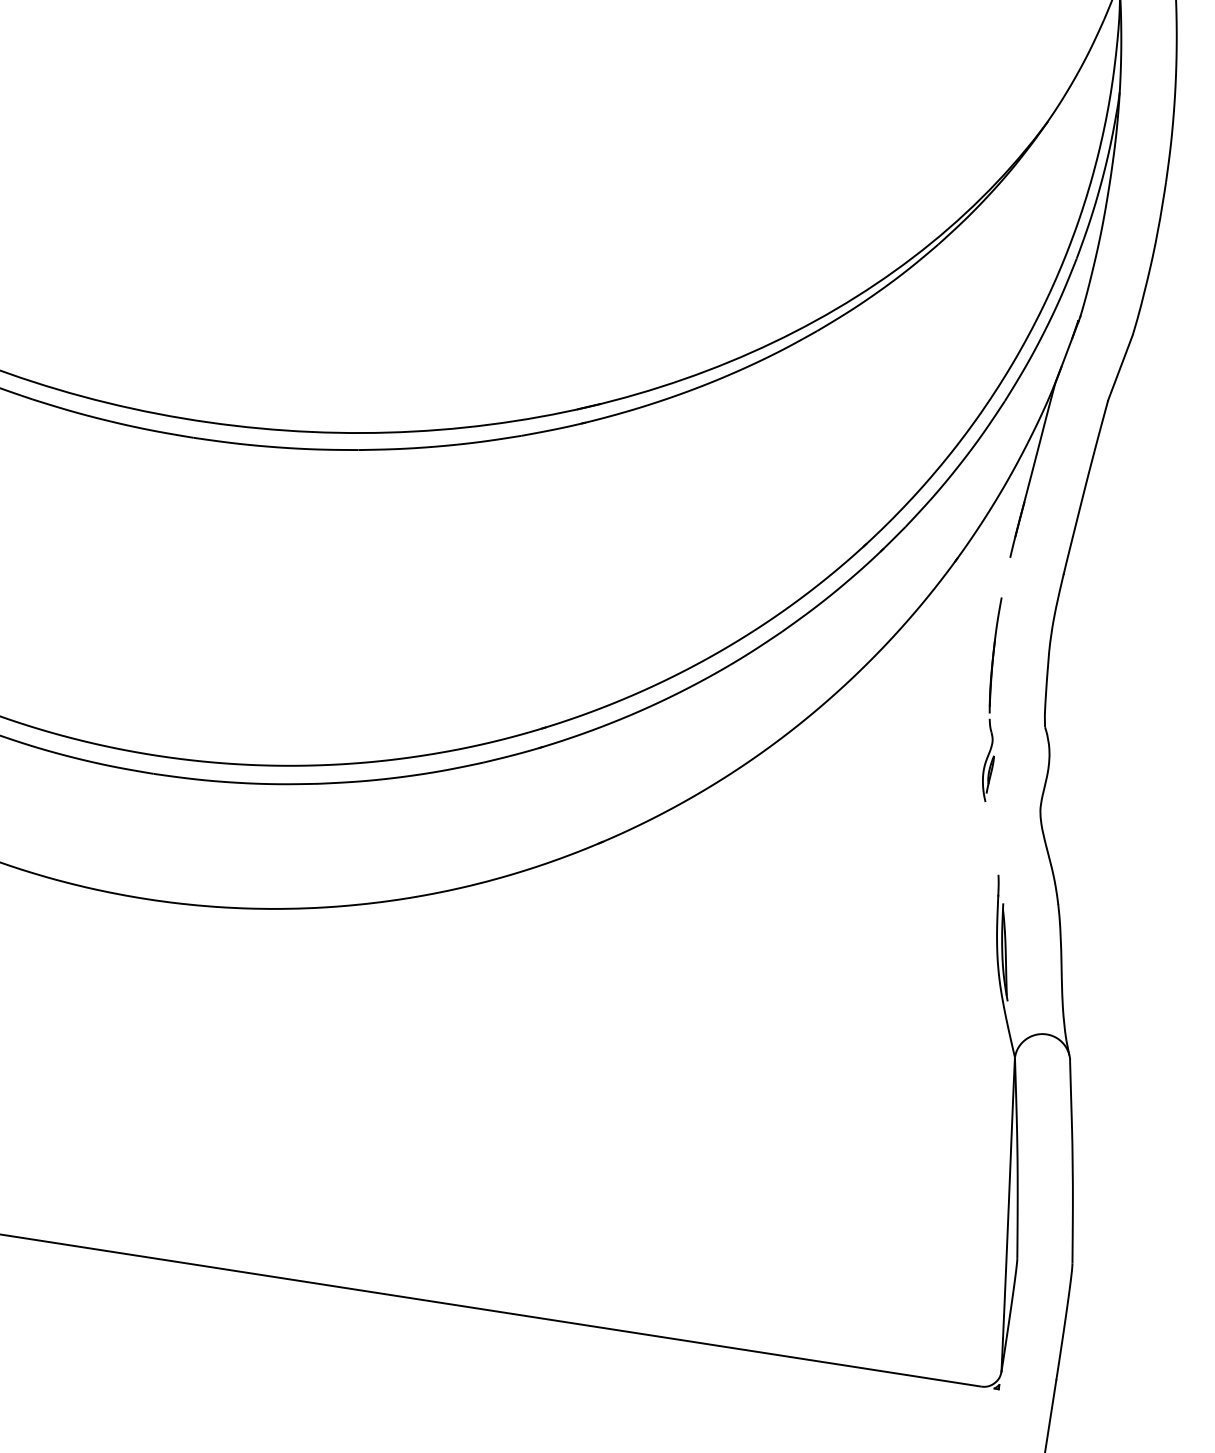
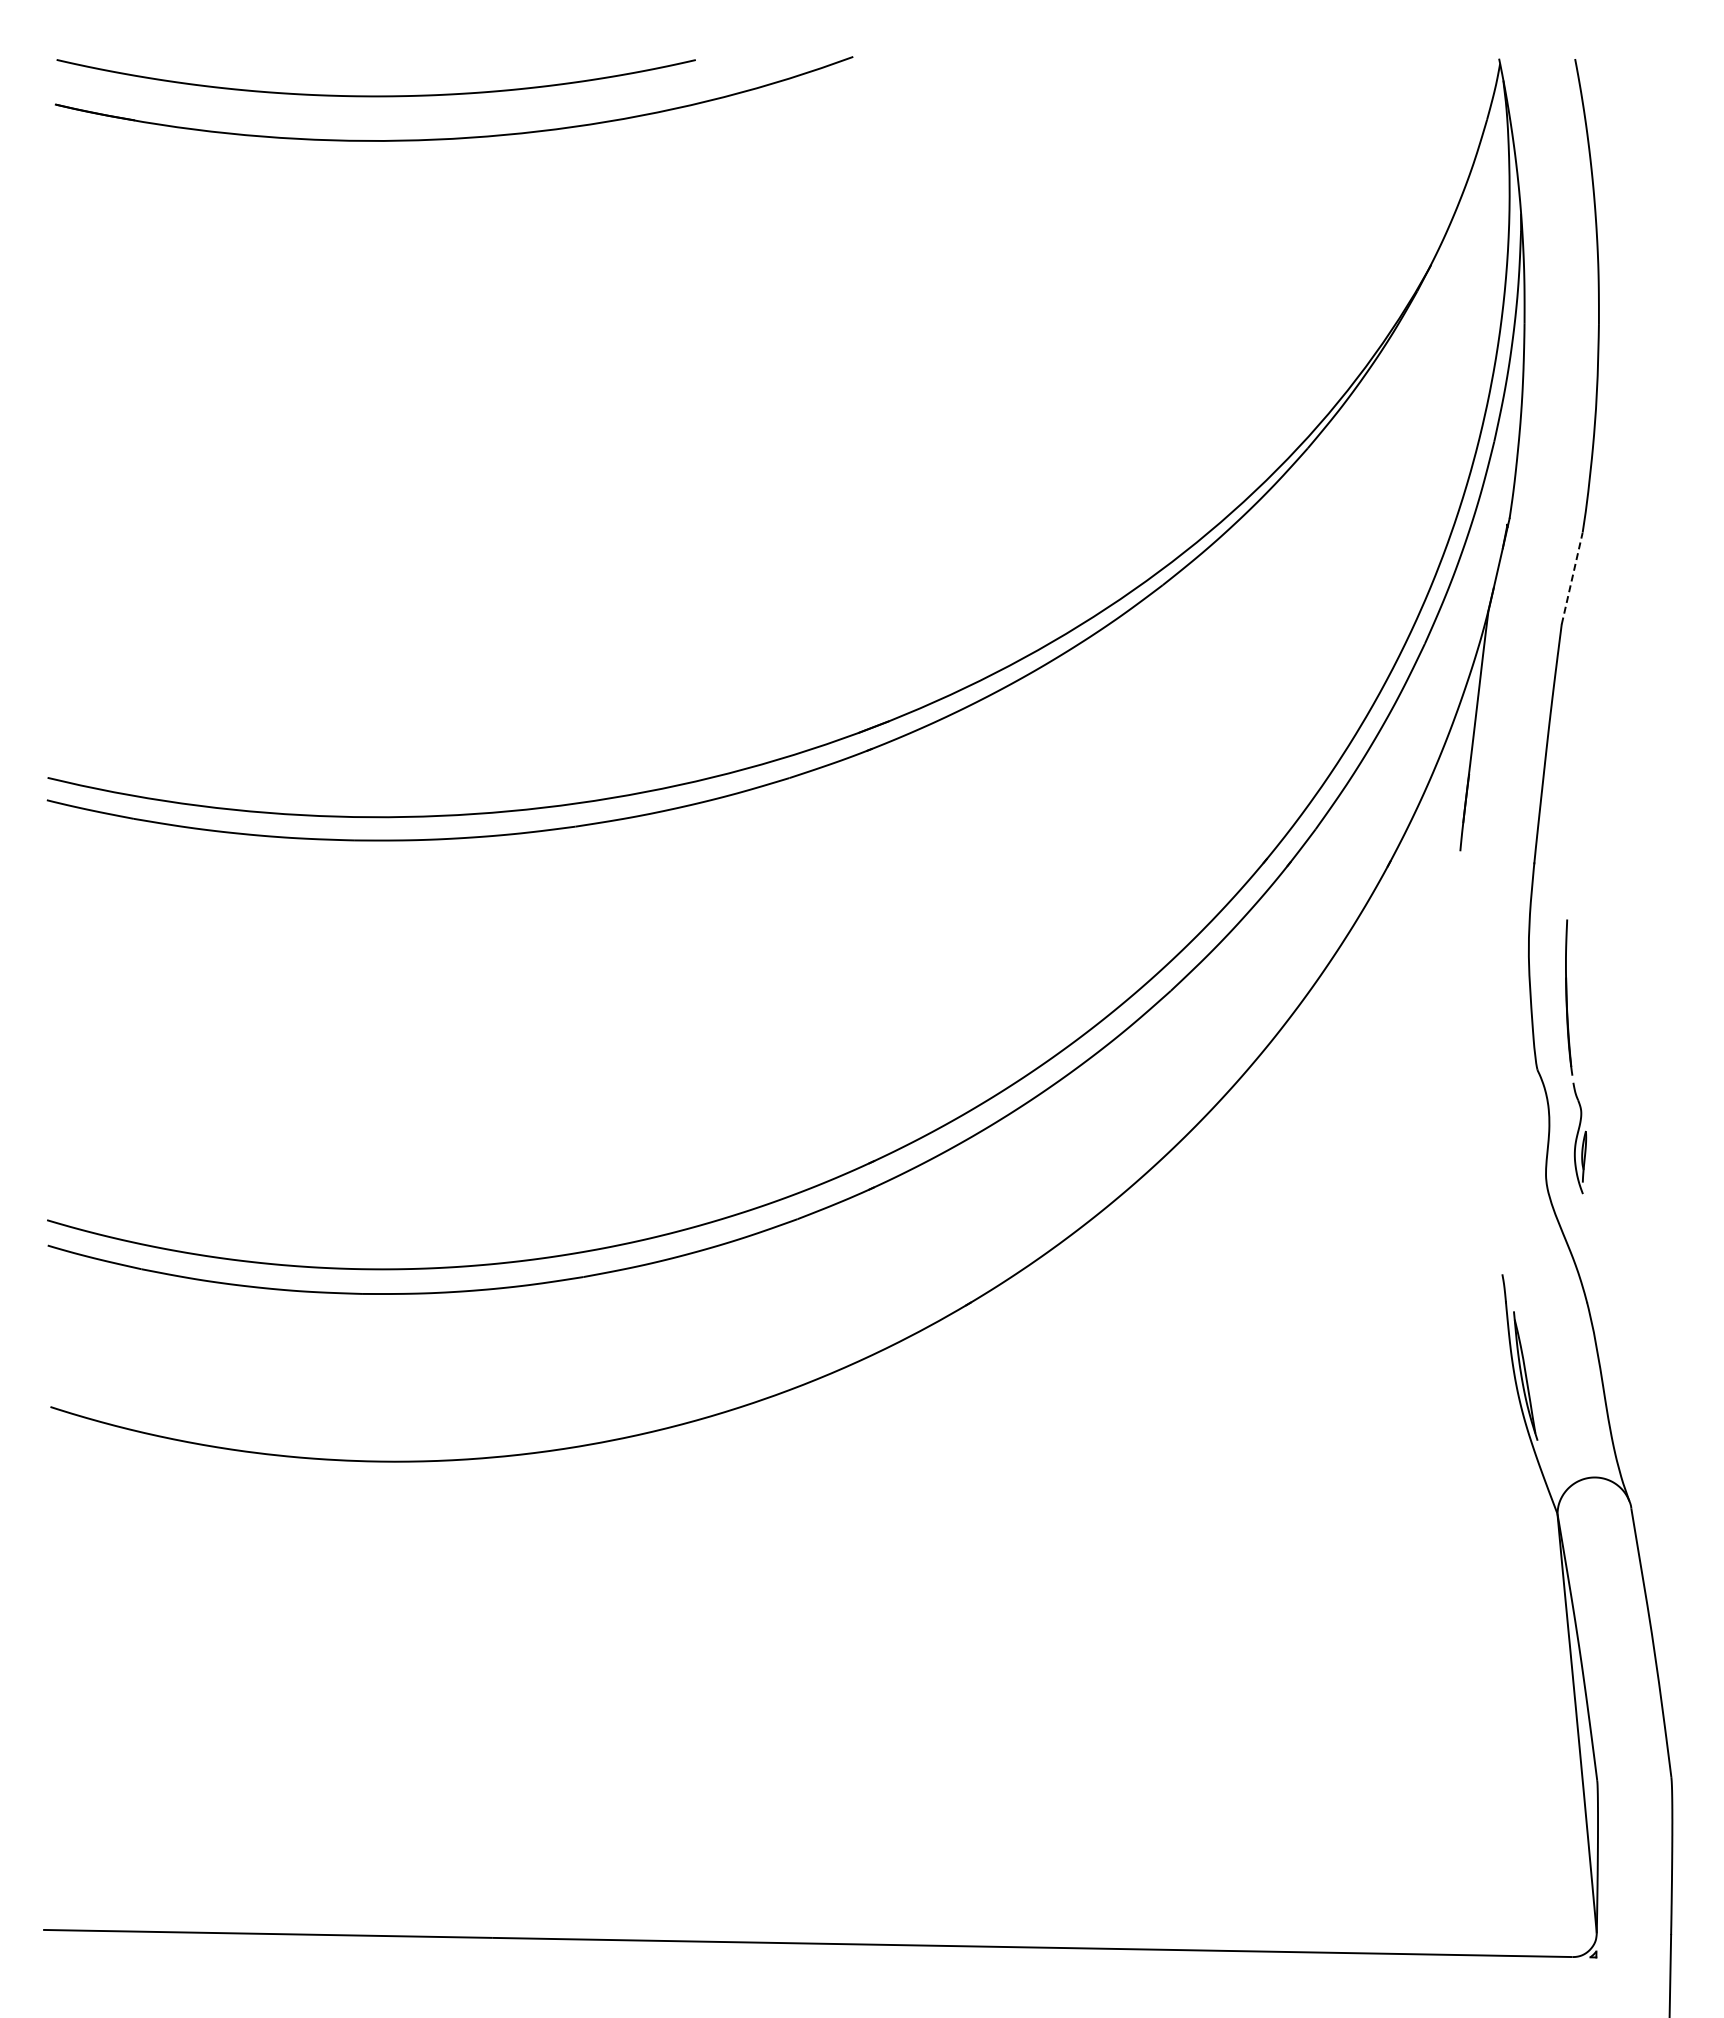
line: (1120, 367) -> (1572, 578), solid -> dashed
part: (994, 699) -> (1576, 1056), moved

